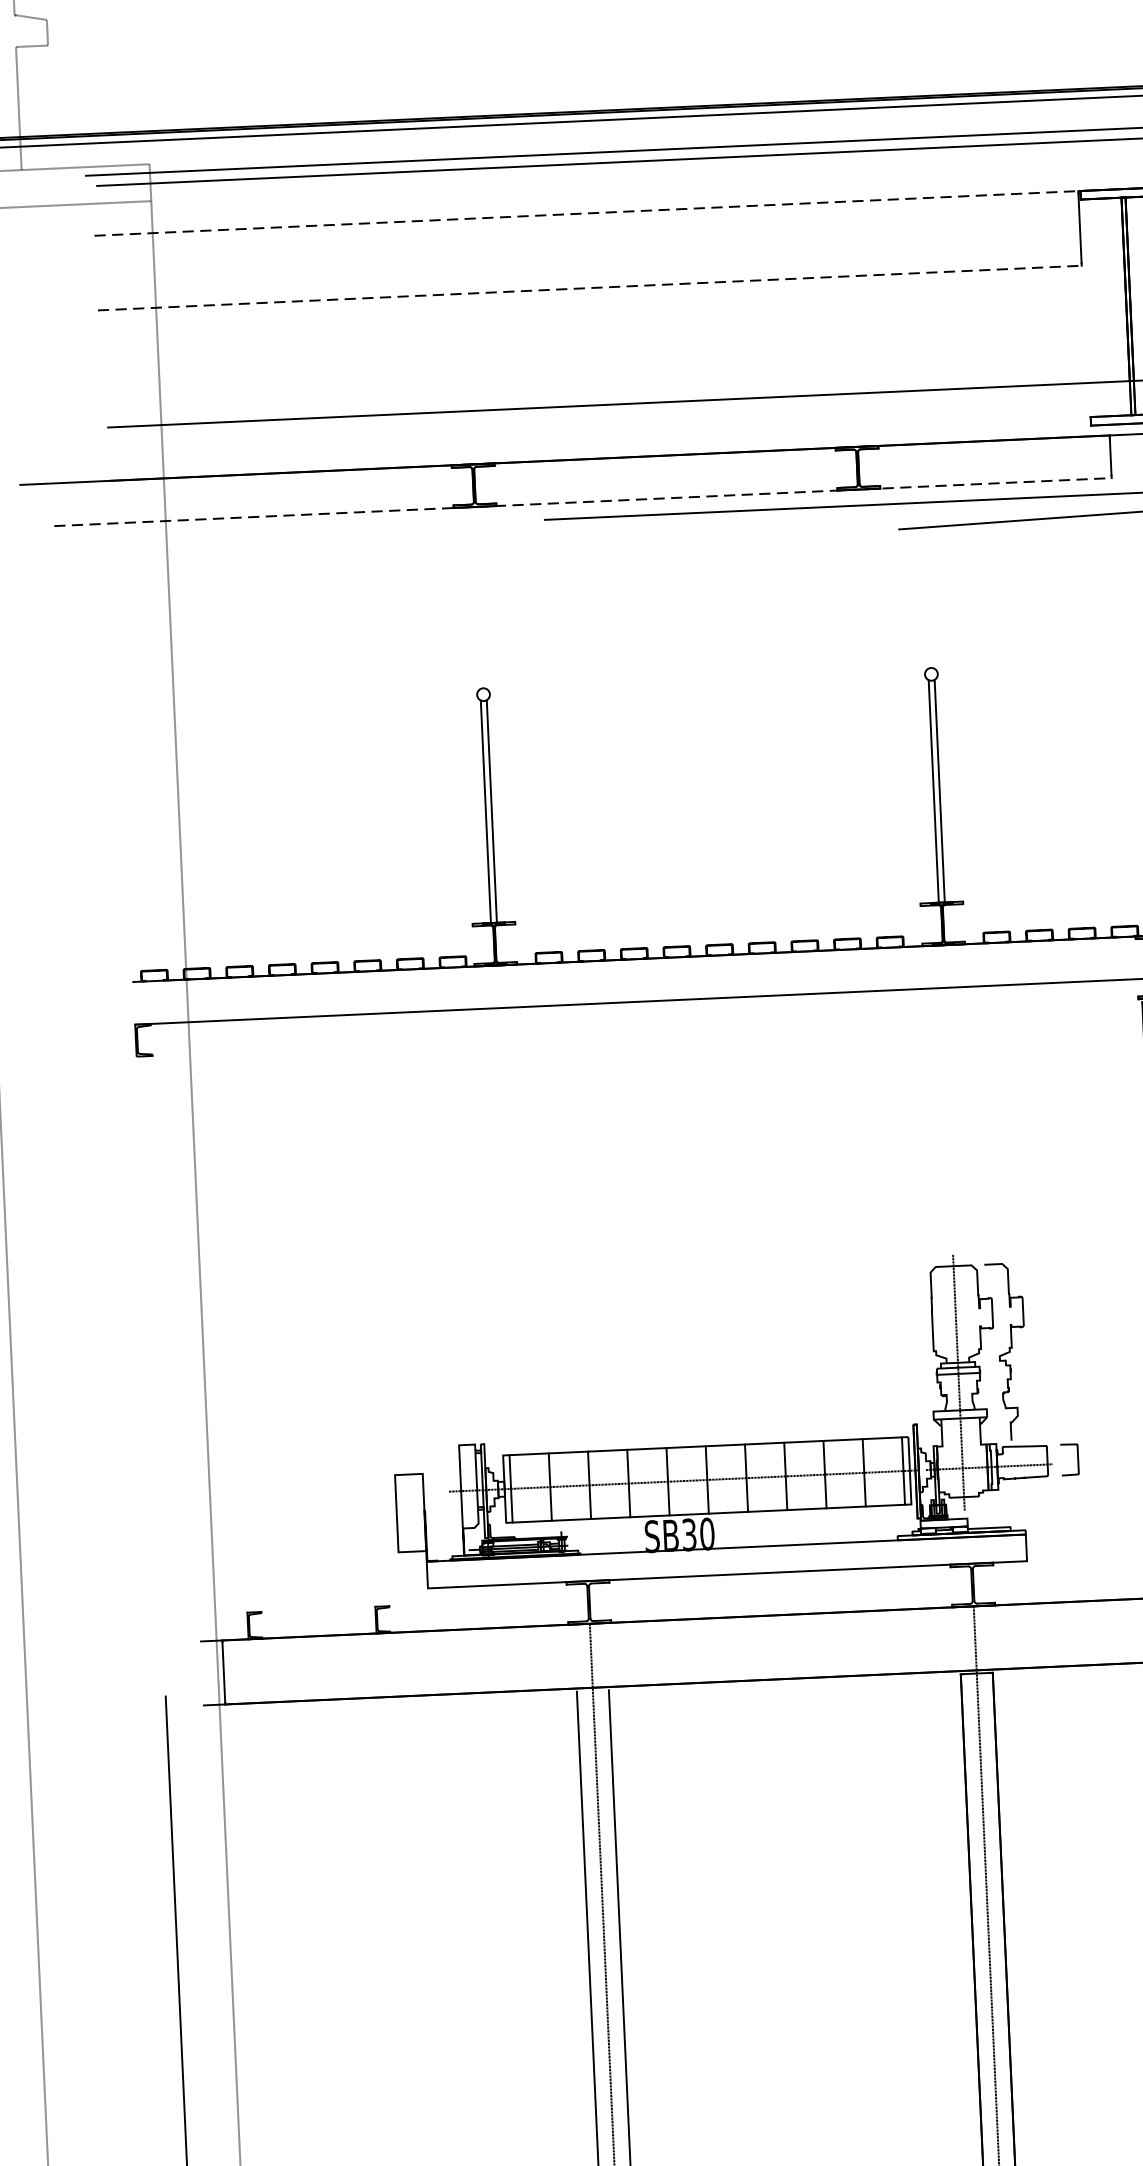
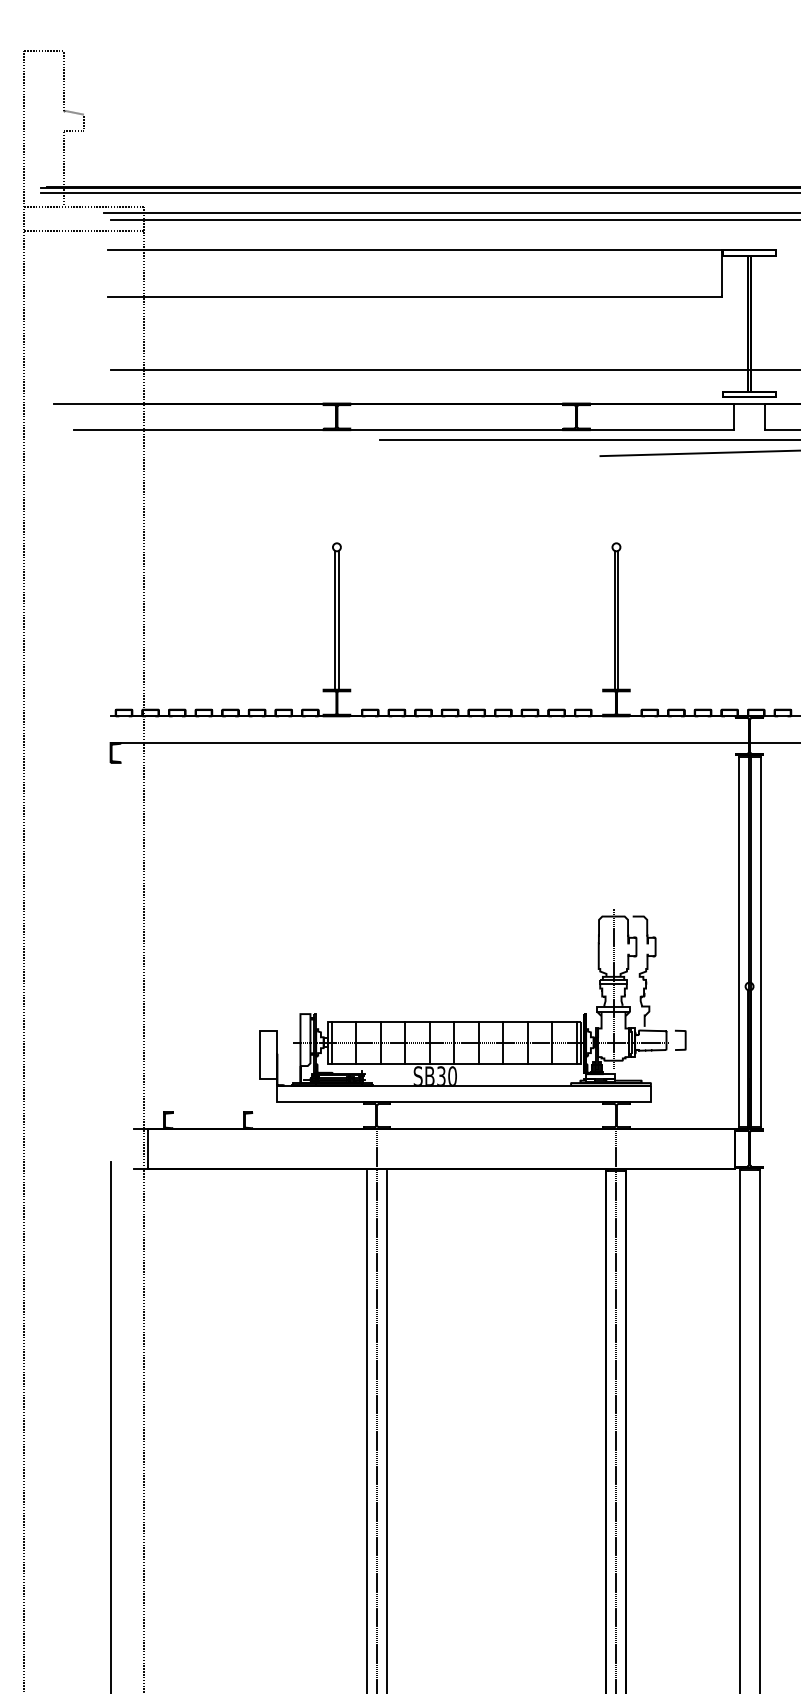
line: (587, 213) -> (415, 250), dashed -> solid
line: (591, 288) -> (415, 297), dashed -> solid
line: (583, 502) -> (404, 430), dashed -> solid

